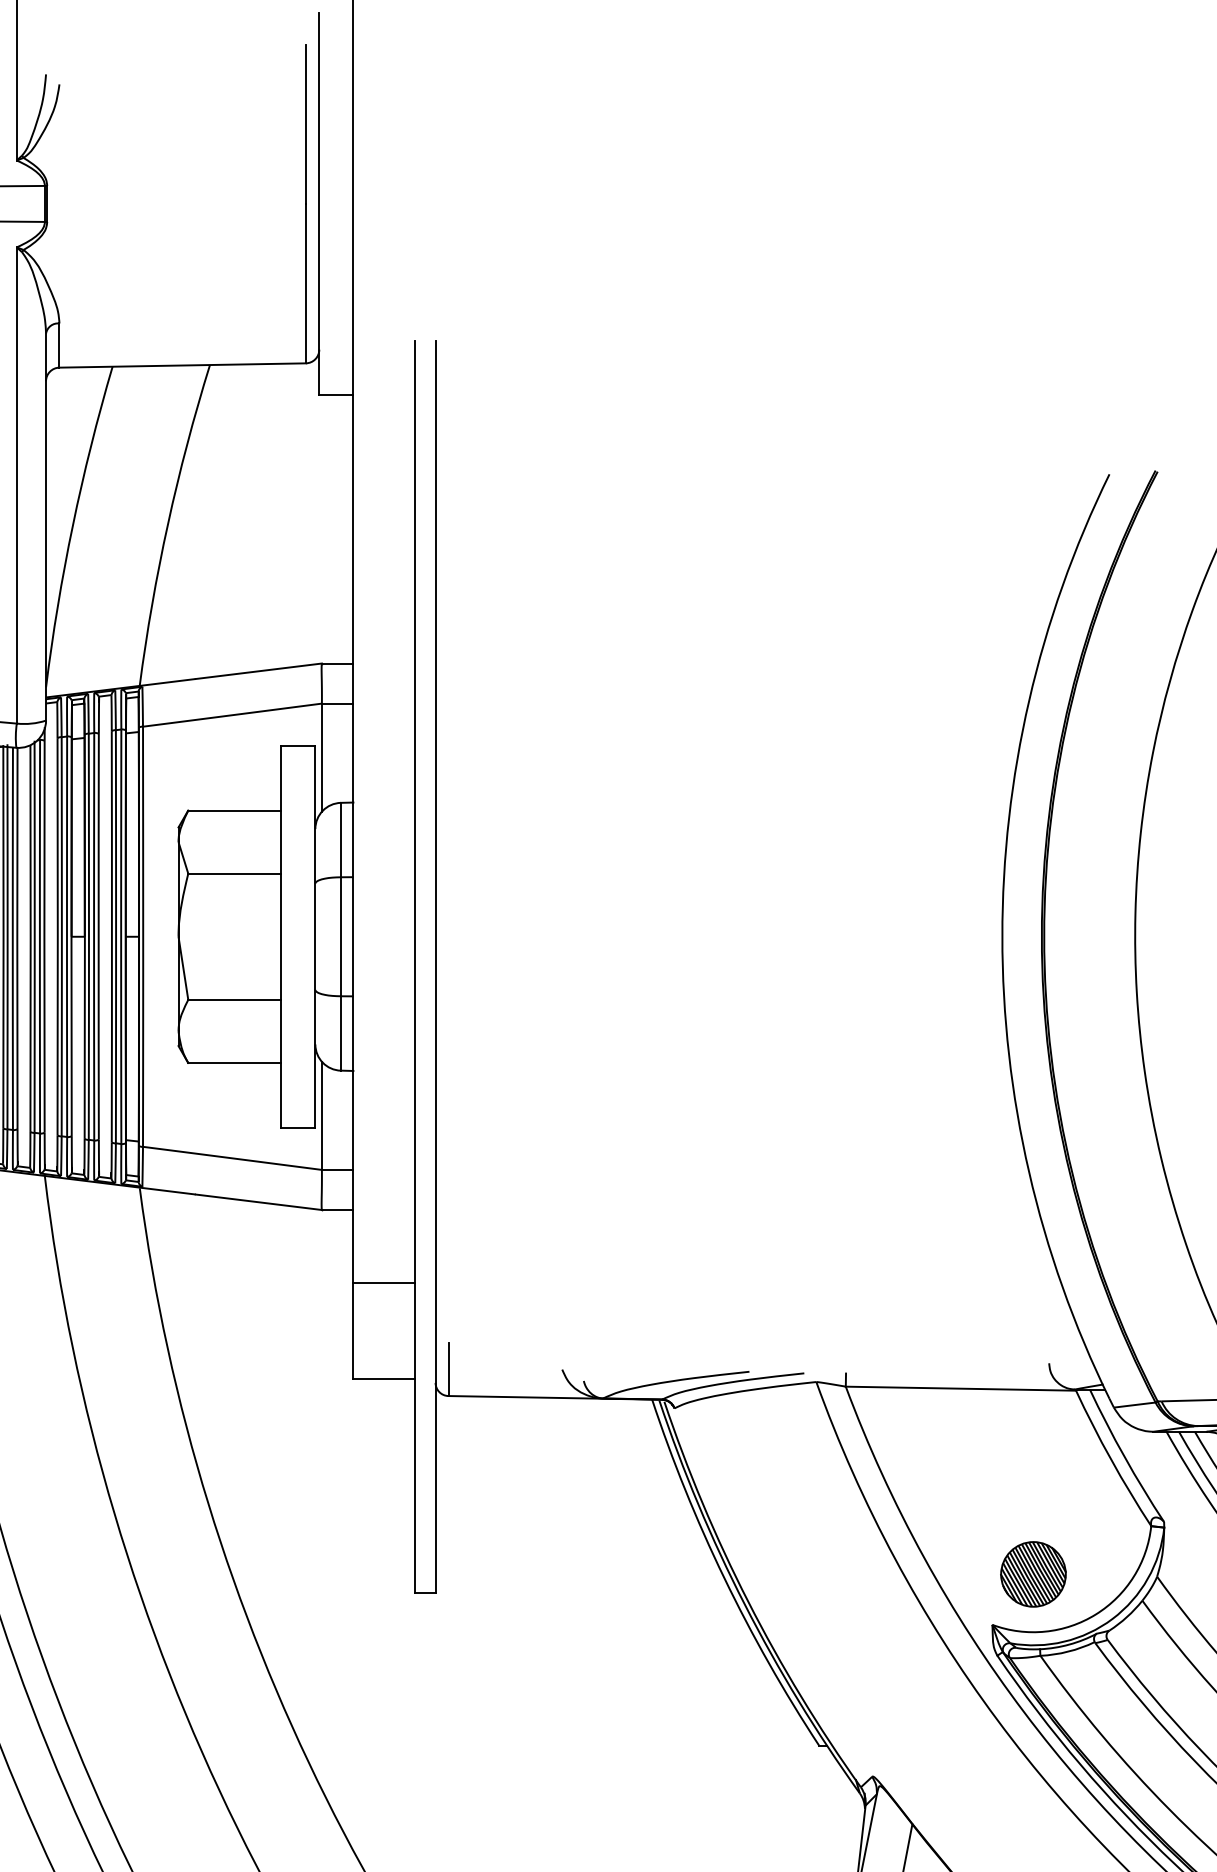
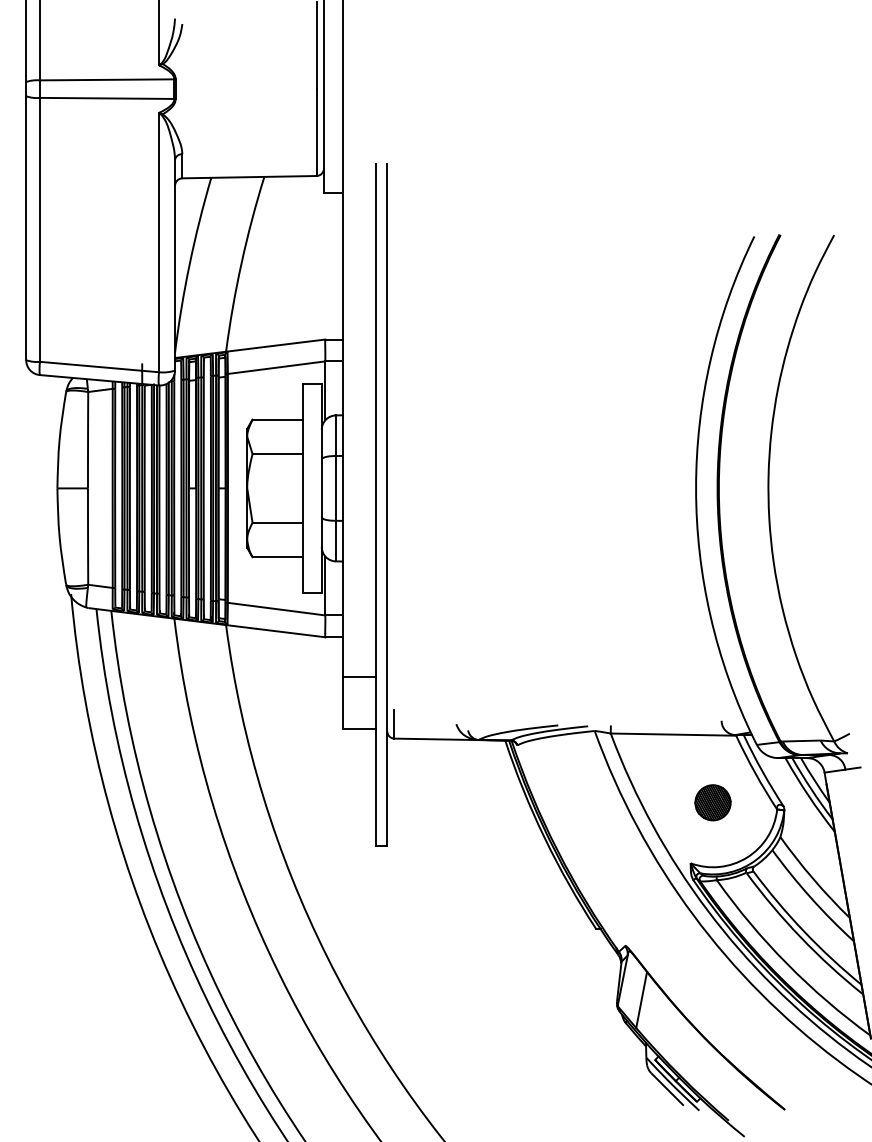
part: (1032, 1573) -> (712, 802), moved

